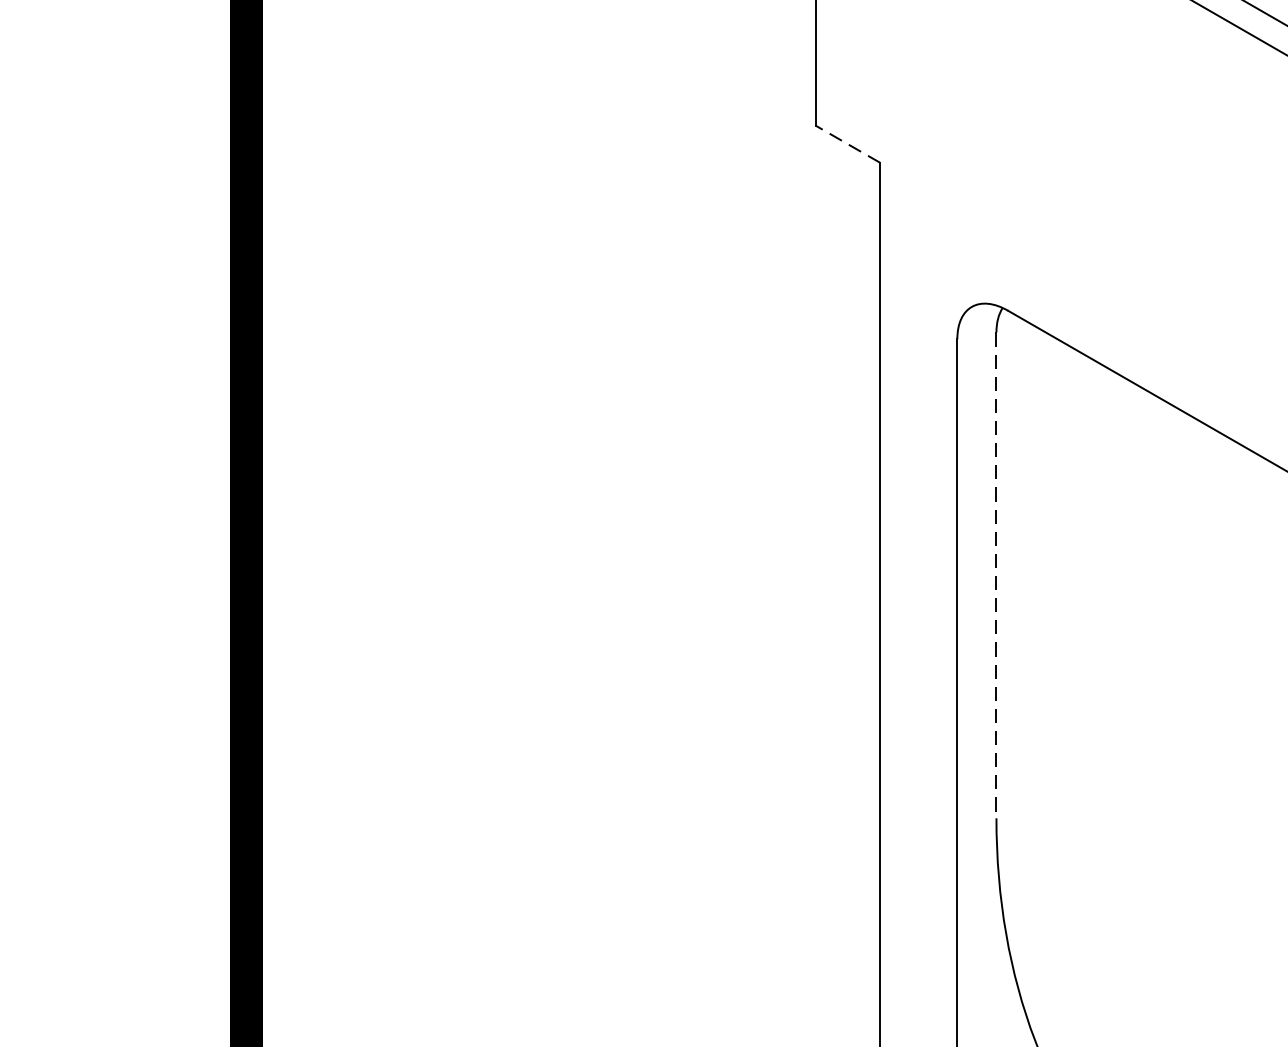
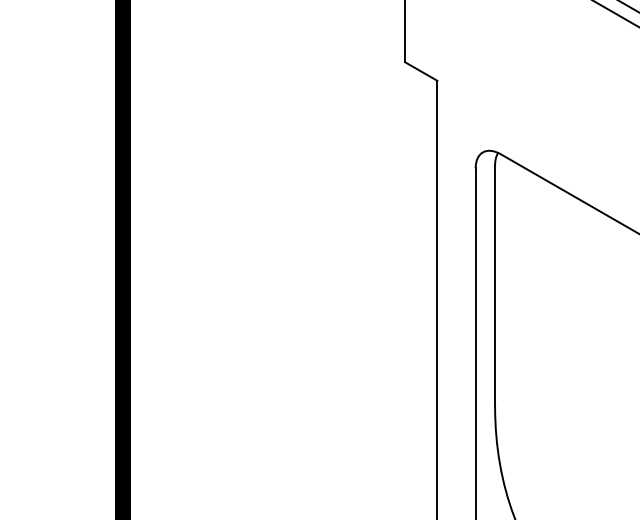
line: (846, 144) -> (420, 71), dashed -> solid
line: (997, 574) -> (495, 285), dashed -> solid

